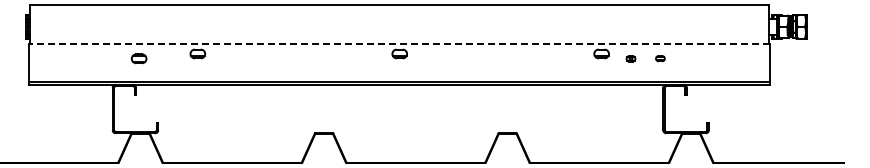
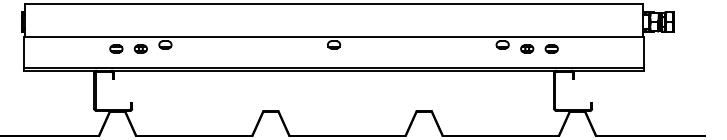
line: (399, 44) -> (333, 37), dashed -> solid
part: (168, 58) -> (140, 48), added
part: (630, 58) -> (526, 48), size x1.67
part: (660, 58) -> (551, 48), size x1.67

